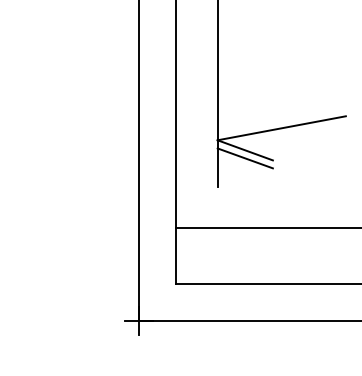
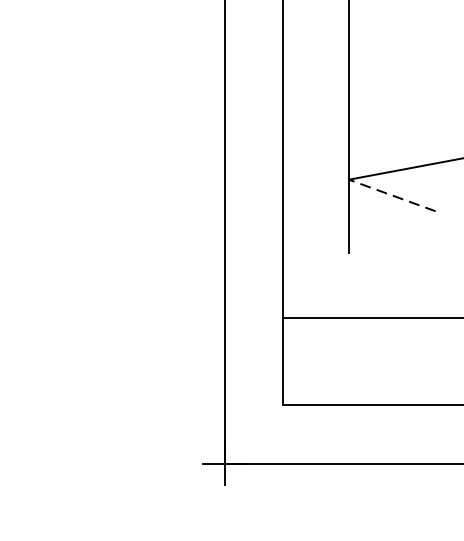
line: (244, 150) -> (391, 195), solid -> dashed
line: (244, 158) -> (391, 208), removed

